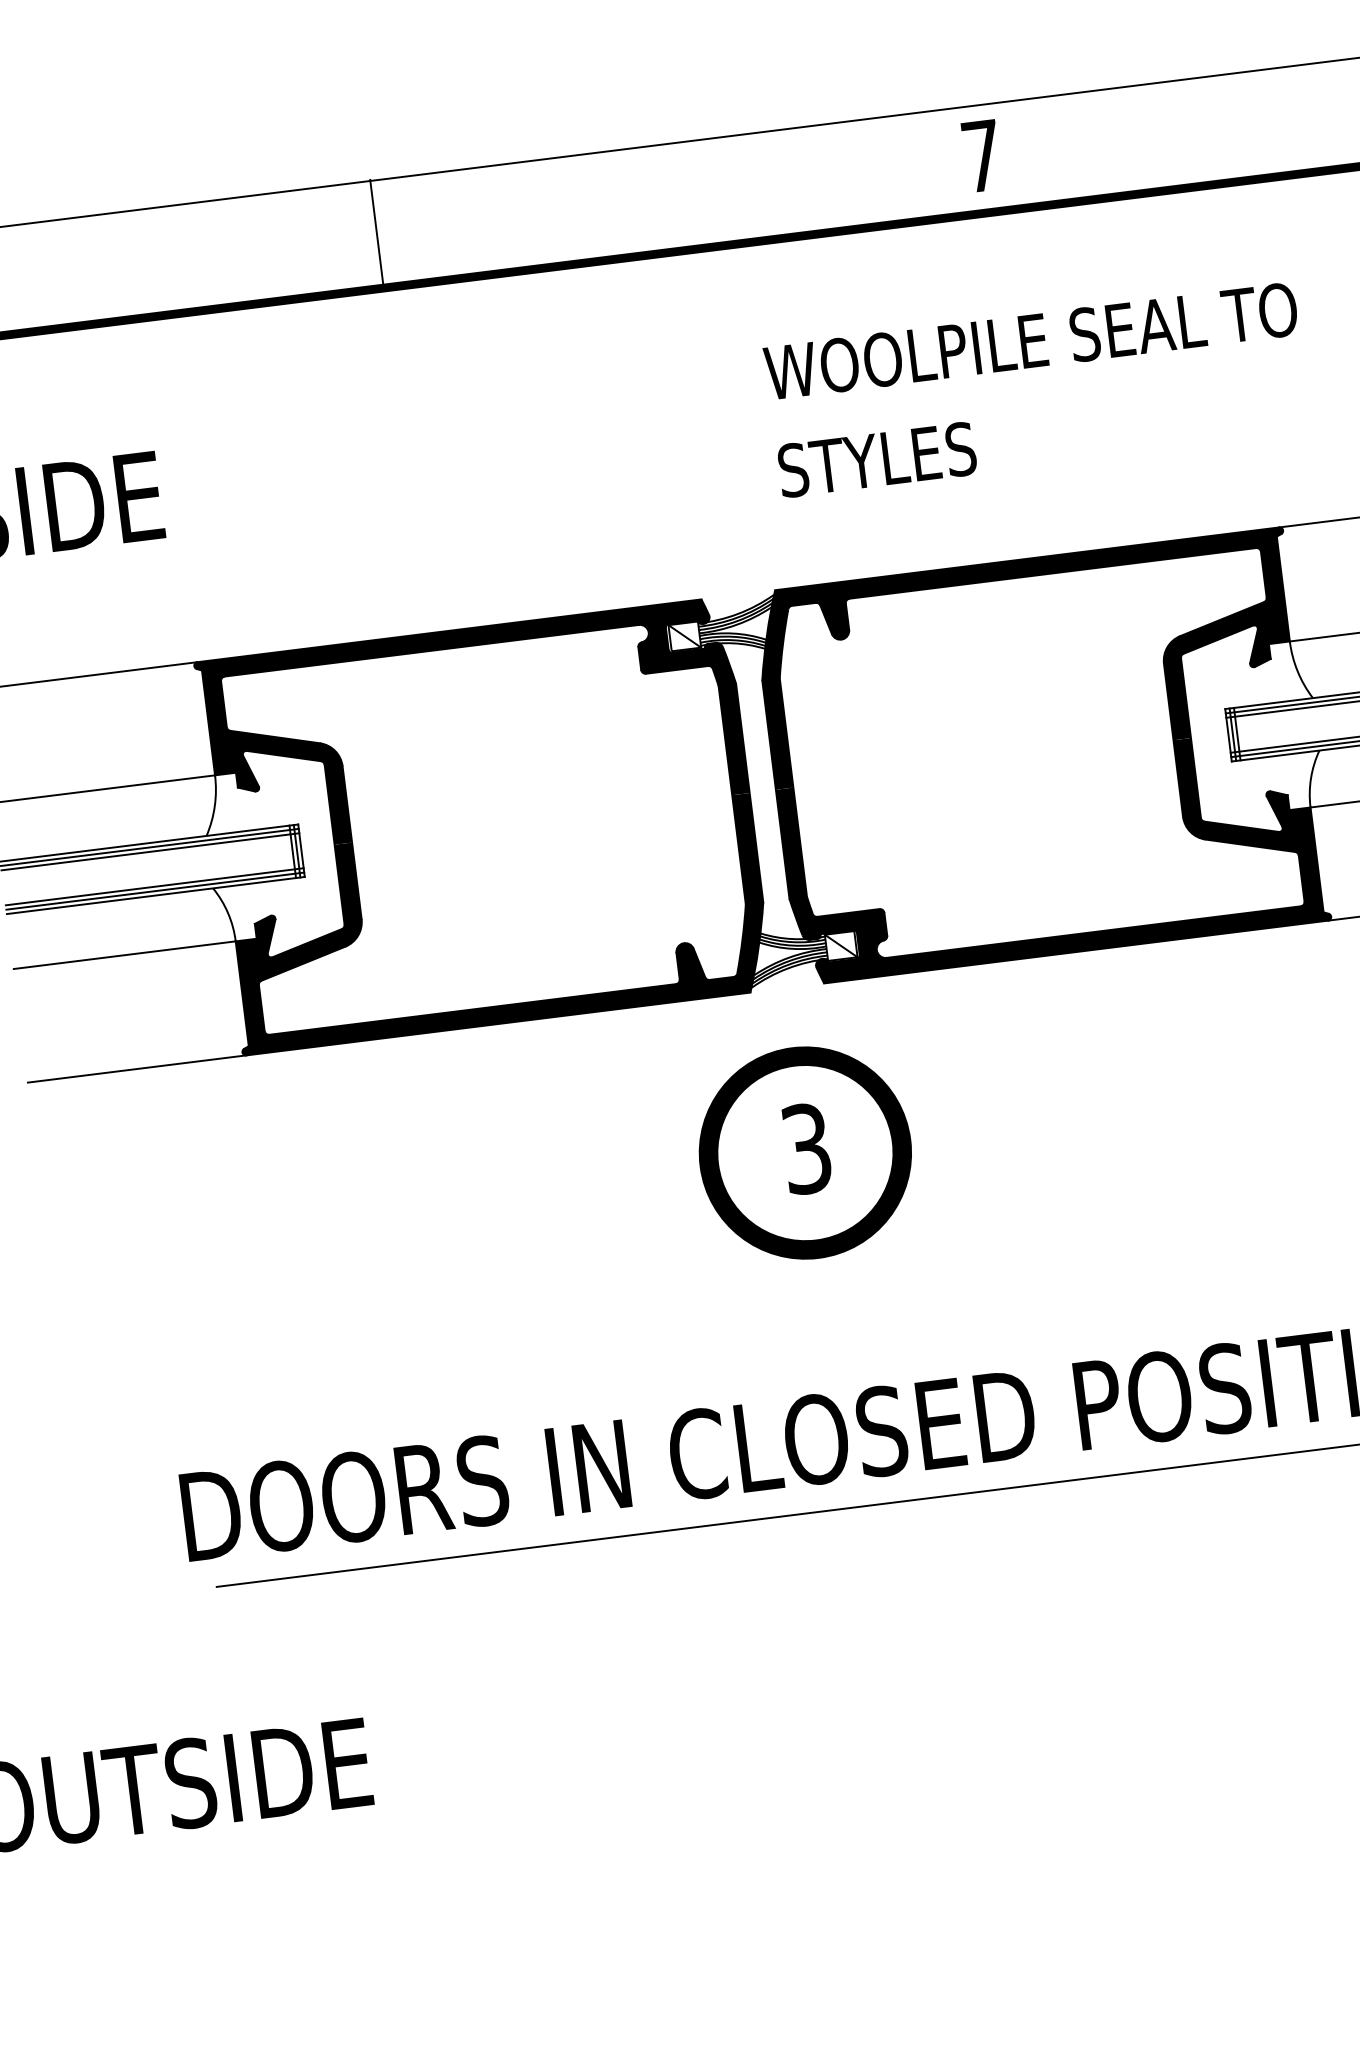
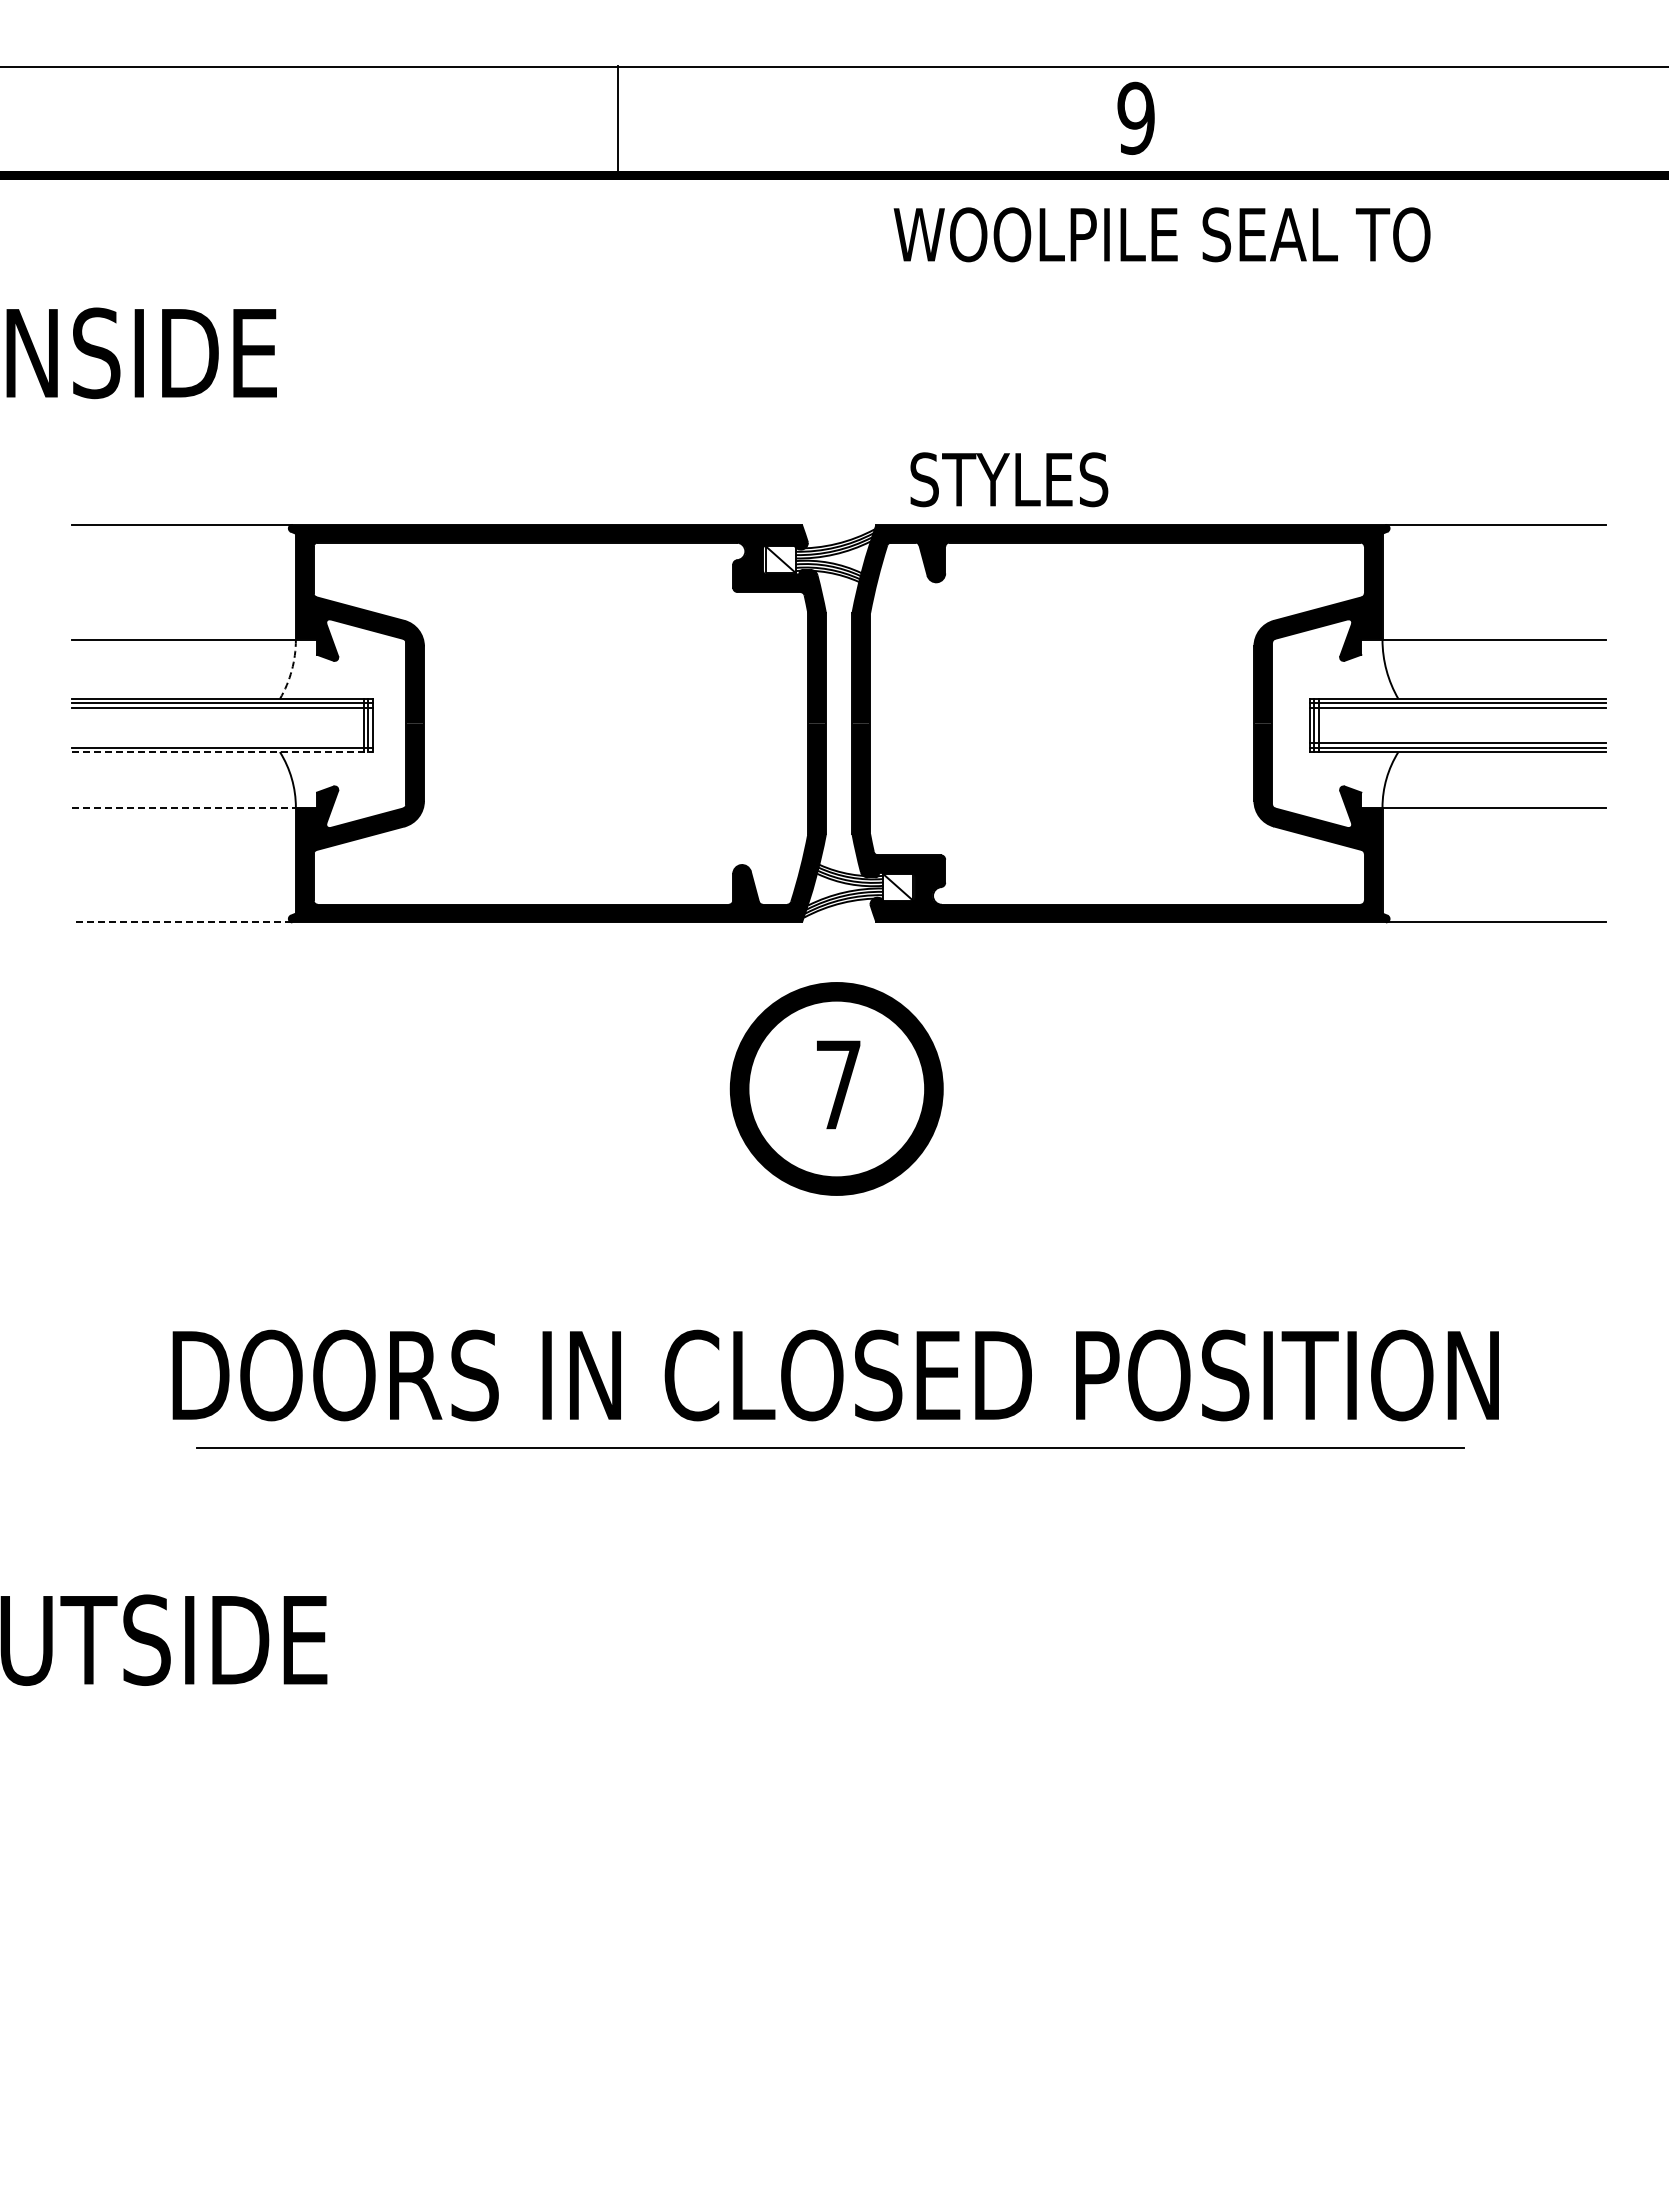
text: (981, 156) -> (1135, 118), 7 -> 9
line: (377, 233) -> (618, 120), moved
text: (1030, 341) -> (1161, 234), moved
text: (877, 459) -> (1009, 479), moved
arc: (214, 806) -> (291, 670), solid -> dashed
line: (154, 887) -> (221, 743), removed
line: (156, 895) -> (222, 752), solid -> dashed
line: (125, 955) -> (184, 807), solid -> dashed
line: (136, 1069) -> (181, 922), solid -> dashed
text: (806, 1148) -> (838, 1084), 3 -> 7

